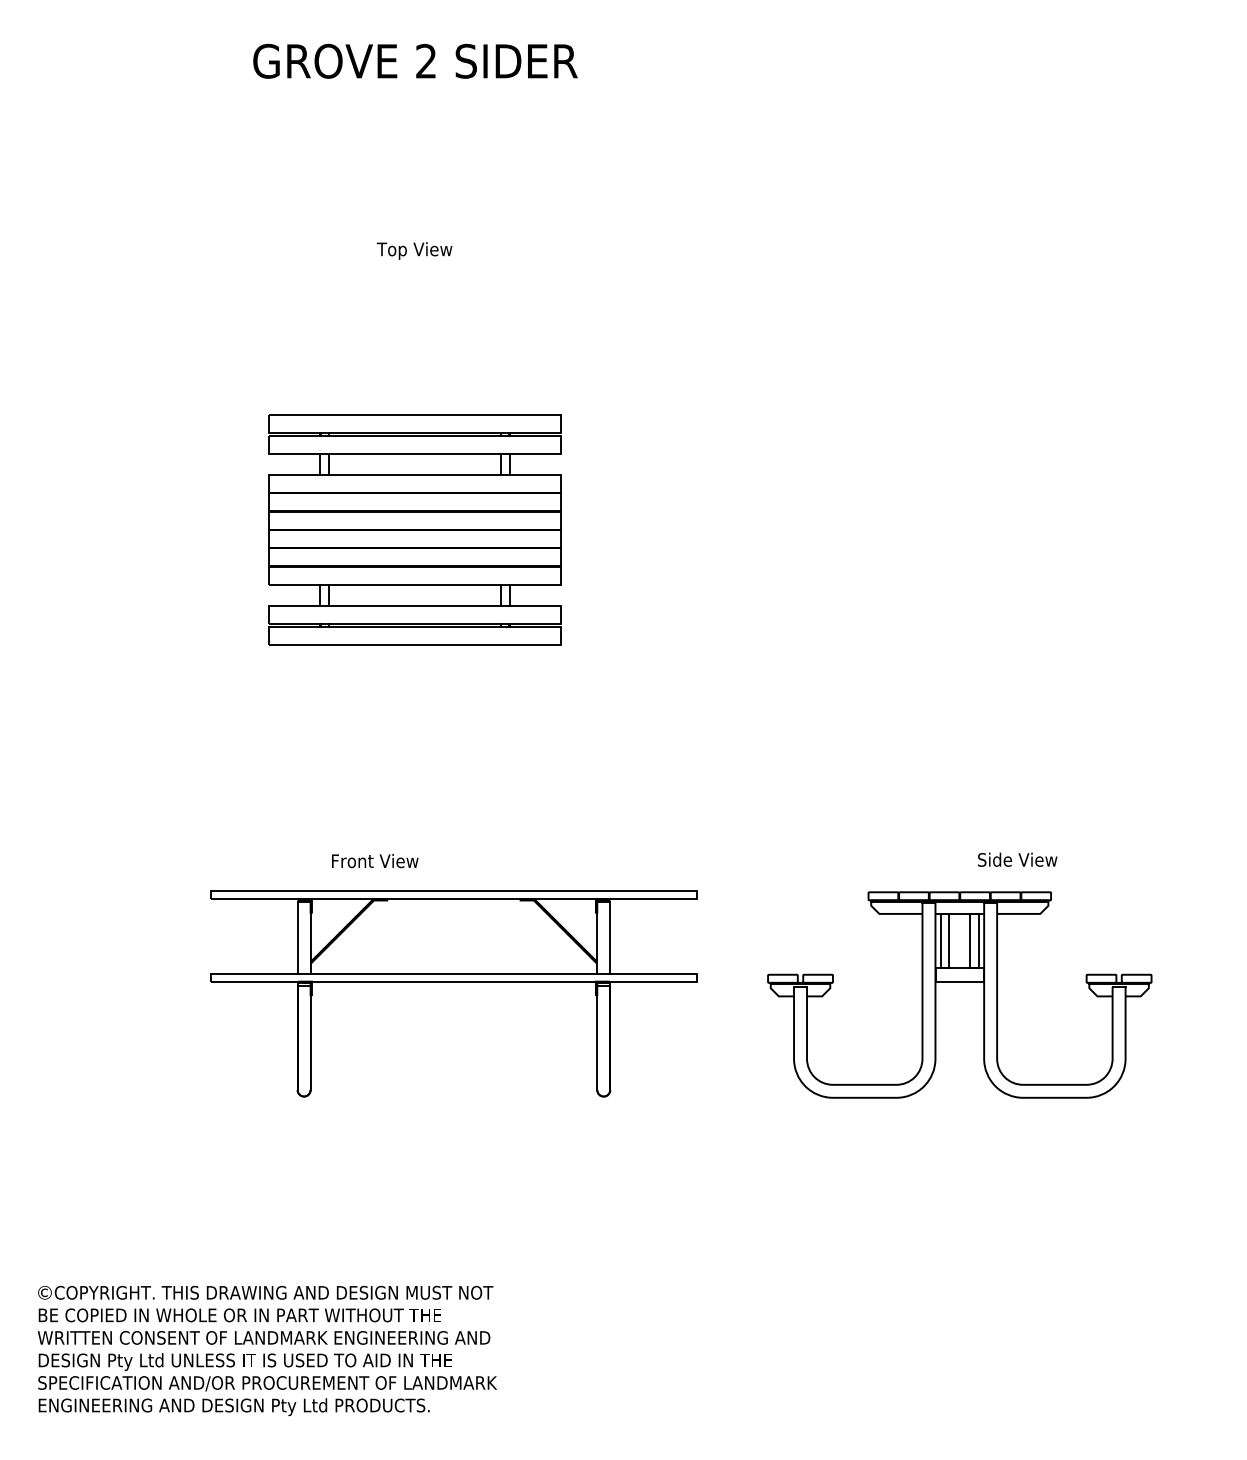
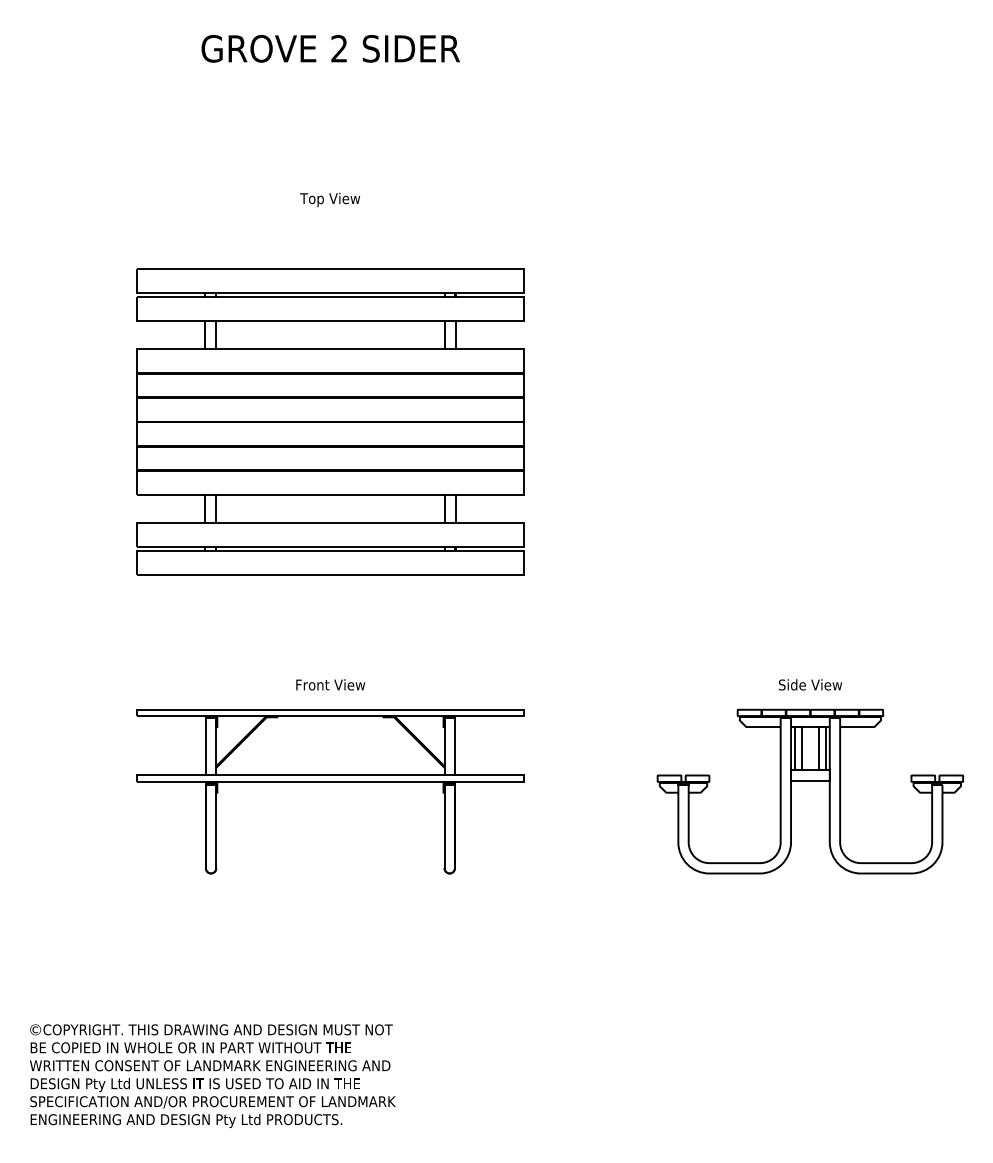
part: (415, 529) -> (330, 421), size x1.67
text: (374, 860) -> (330, 684), moved
part: (454, 982) -> (330, 782), moved
part: (959, 982) -> (810, 781), moved

